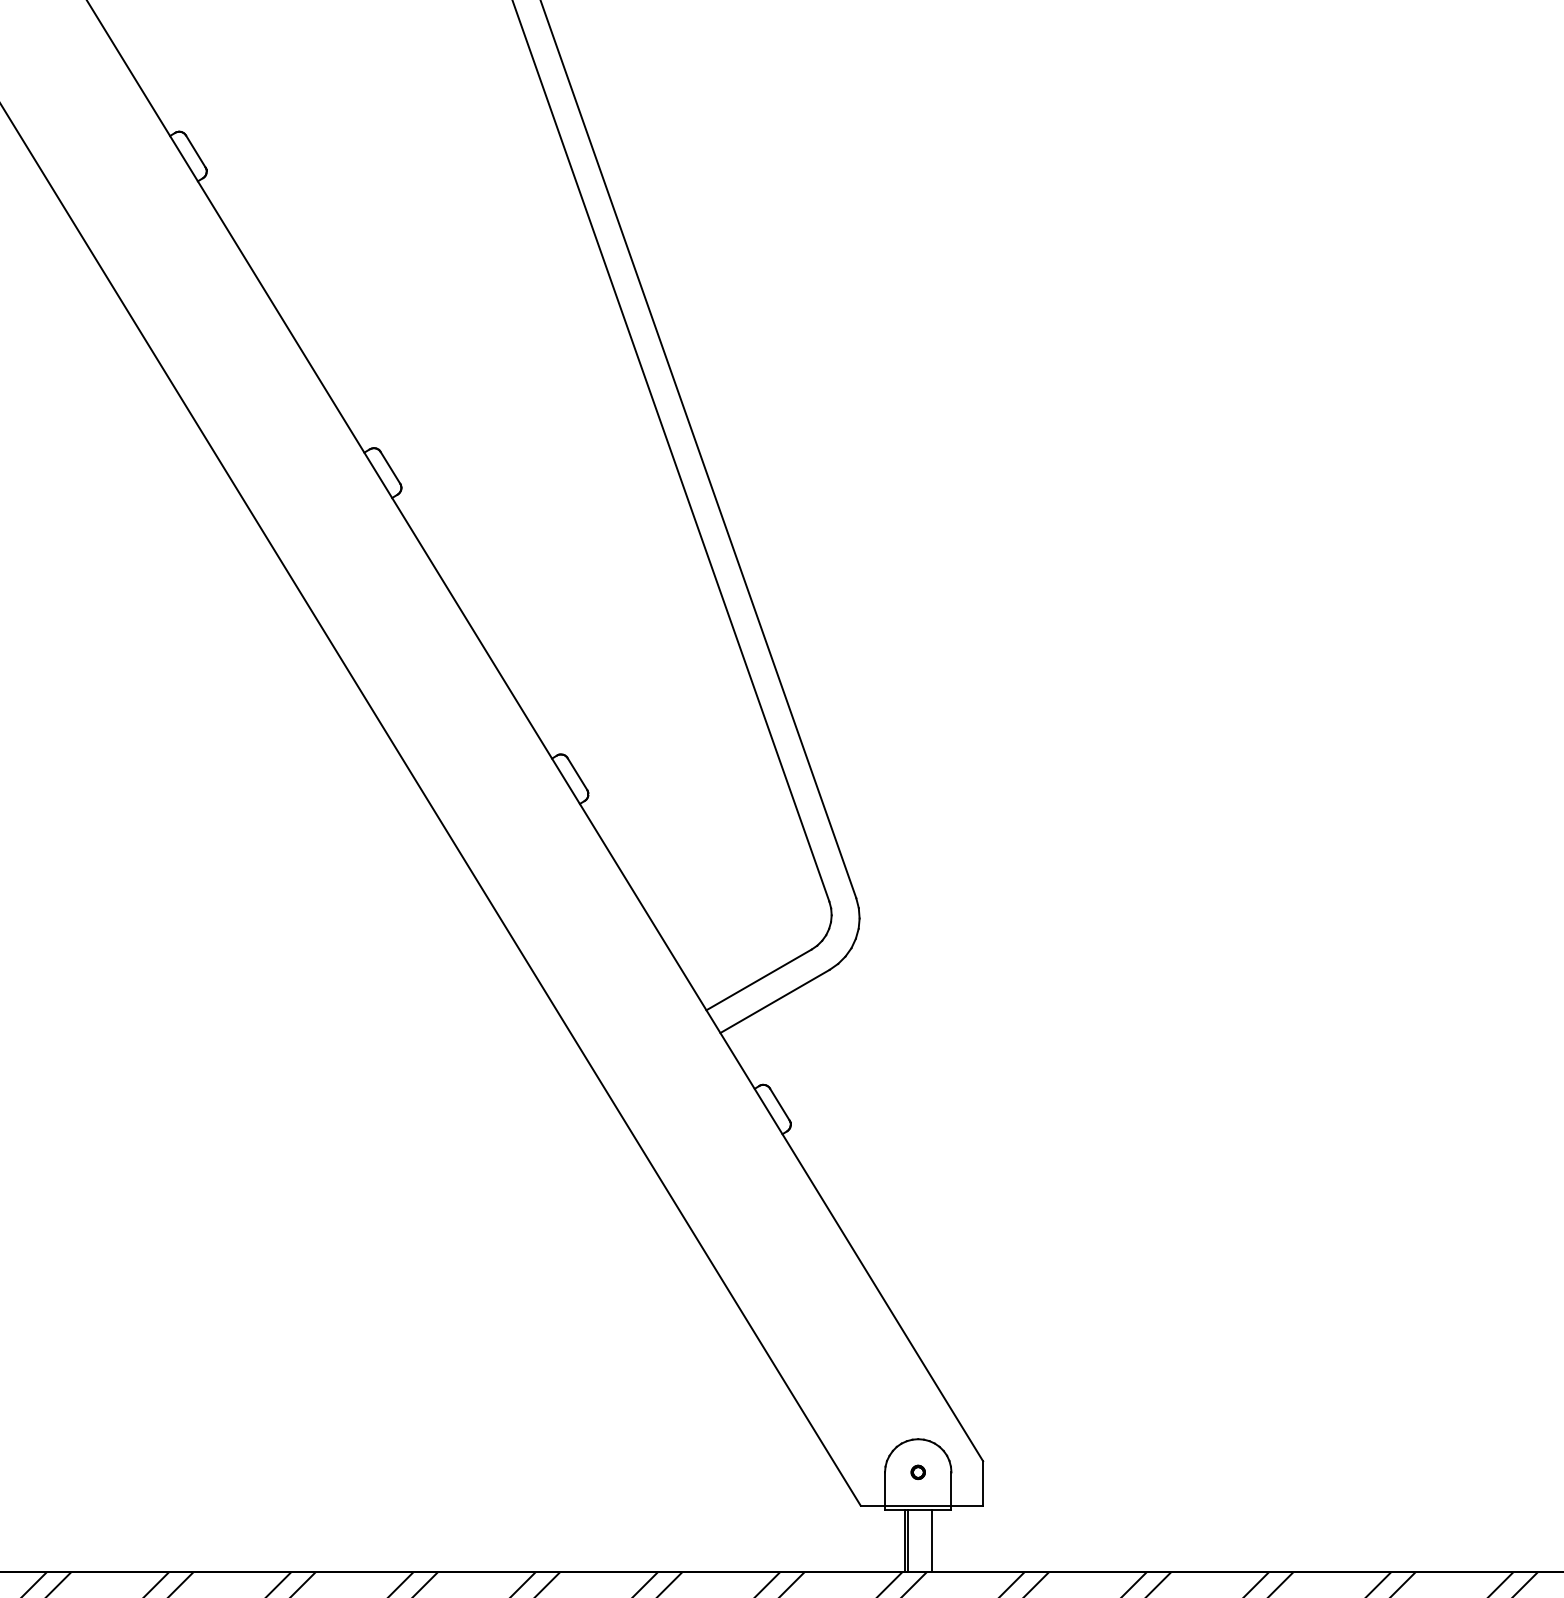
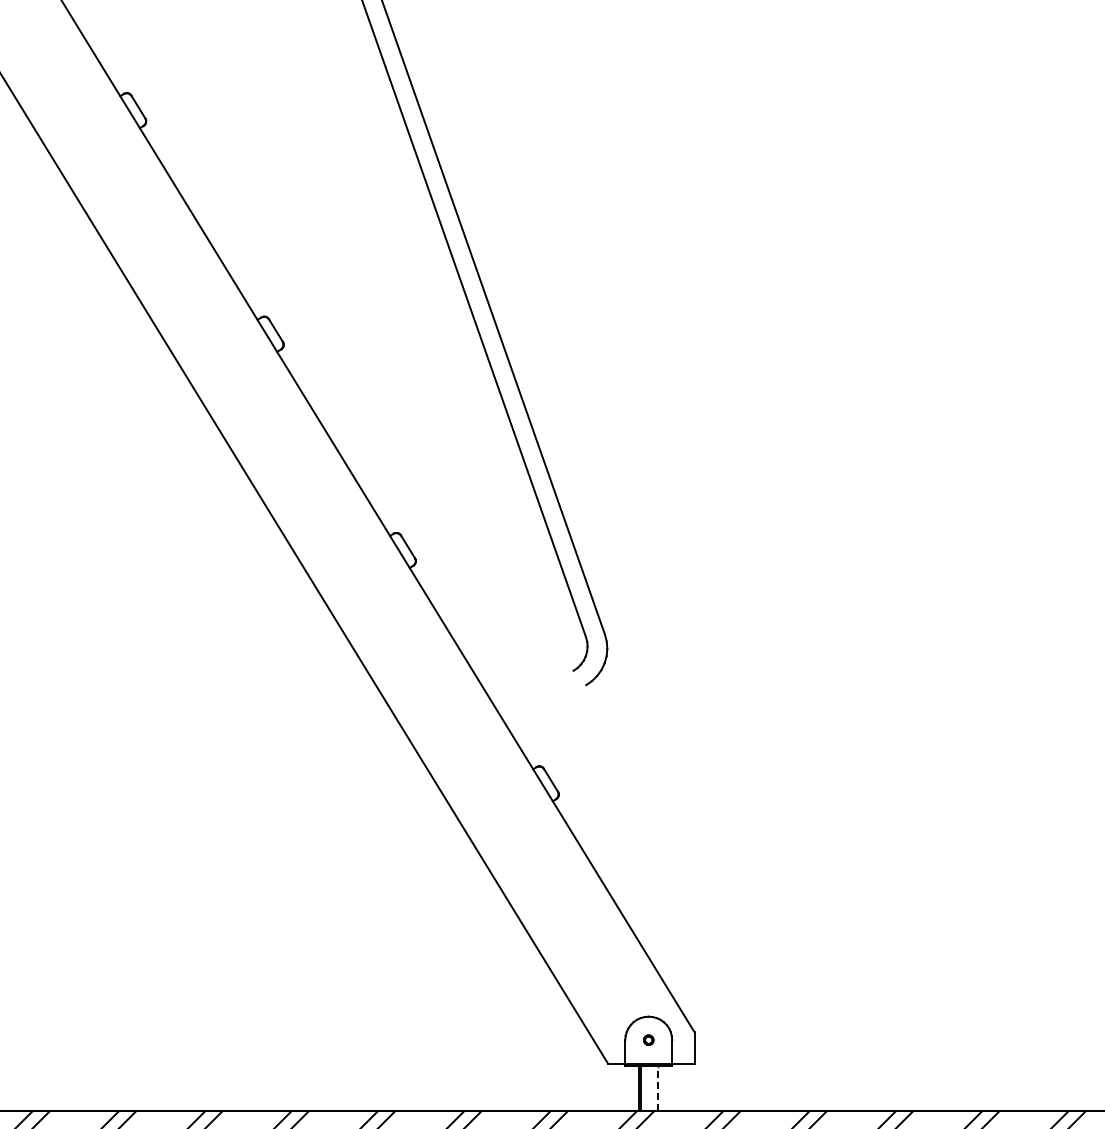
line: (759, 978) -> (536, 691), removed
line: (774, 1001) -> (547, 707), removed
line: (932, 1540) -> (658, 1088), solid -> dashed

